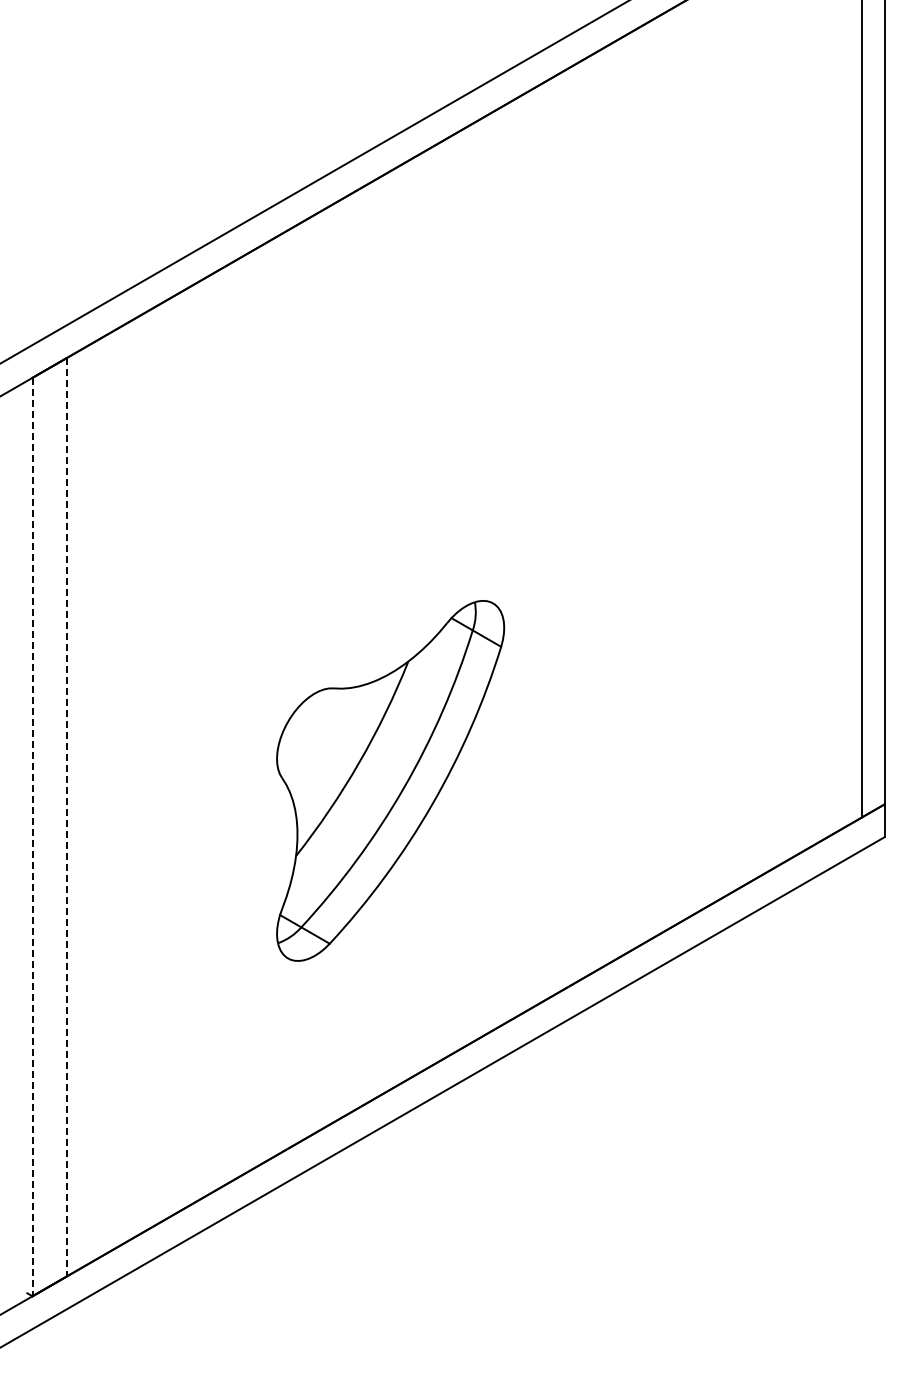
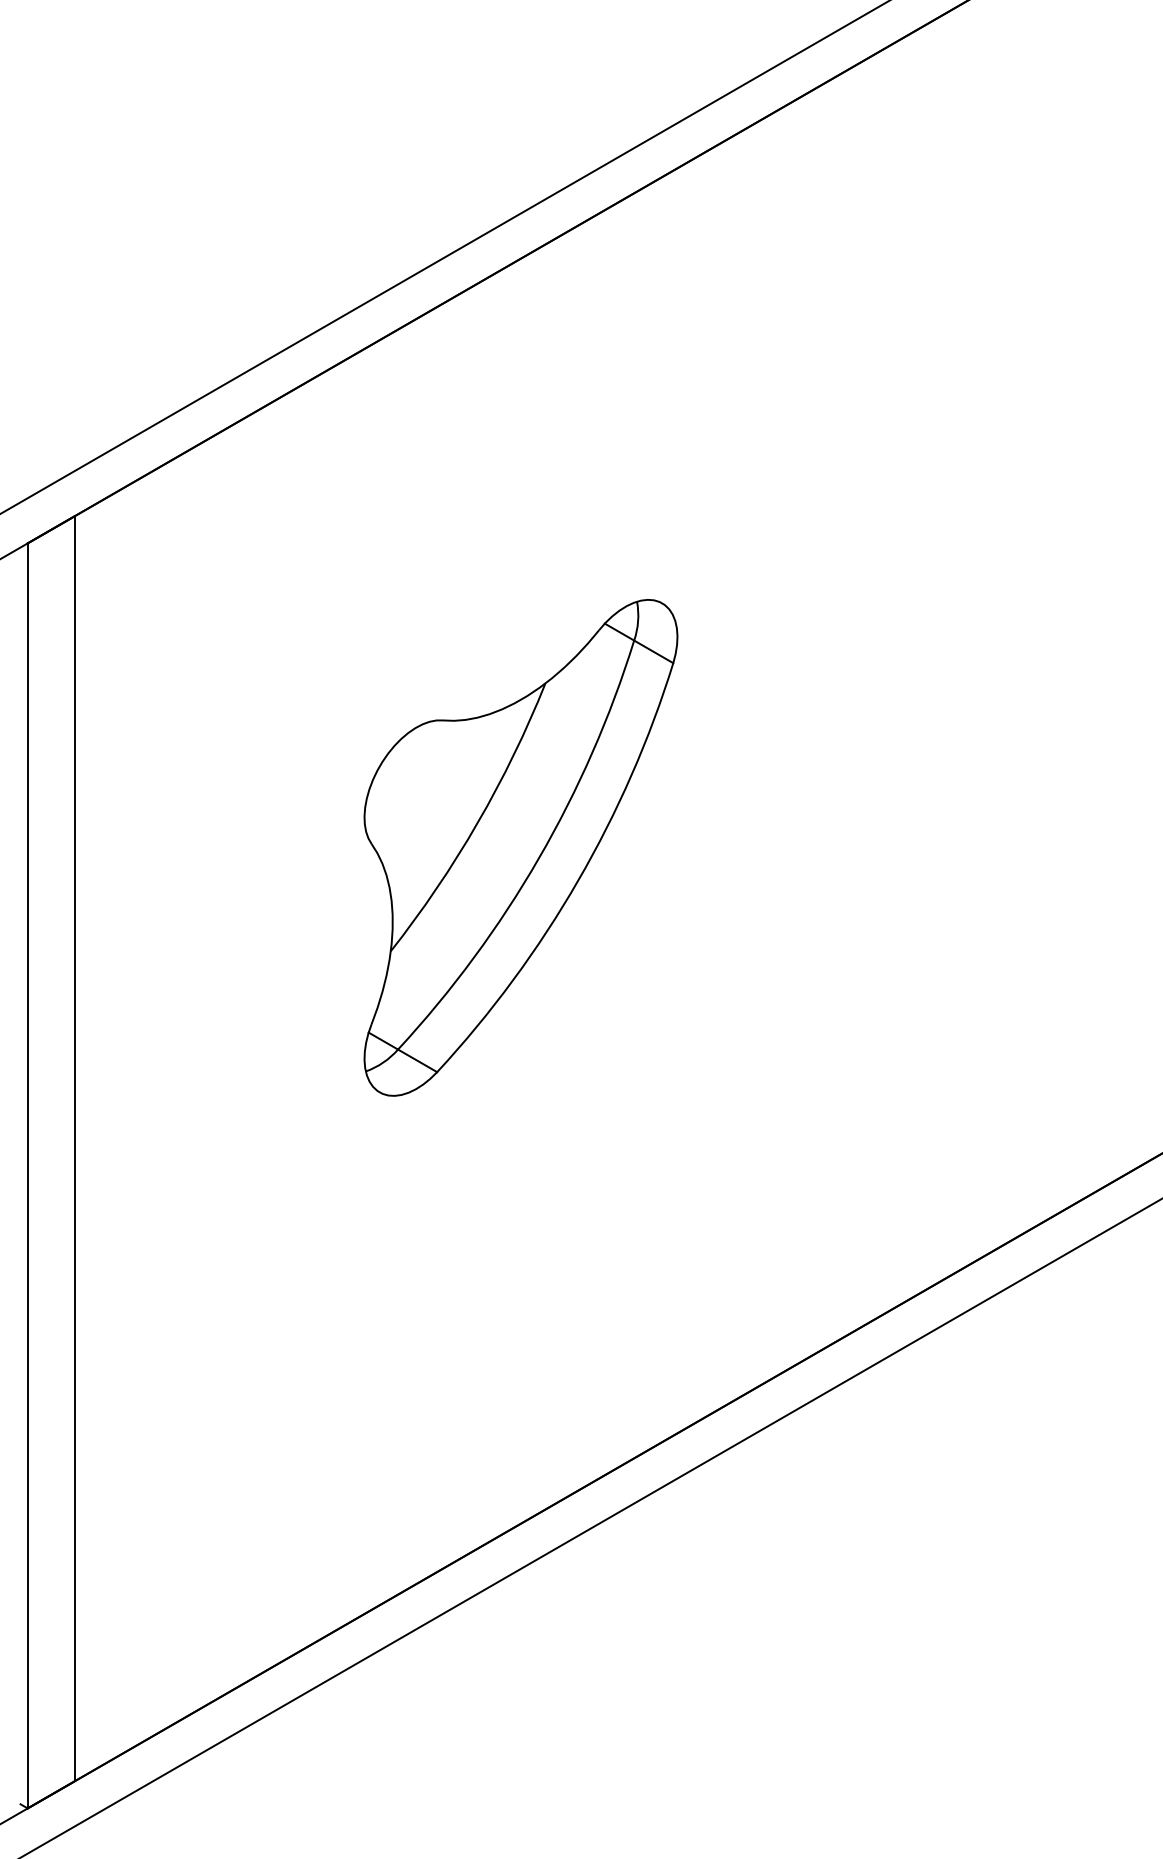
part: (390, 780) -> (520, 847), moved
line: (66, 817) -> (74, 1148), dashed -> solid
line: (32, 837) -> (27, 1176), dashed -> solid

